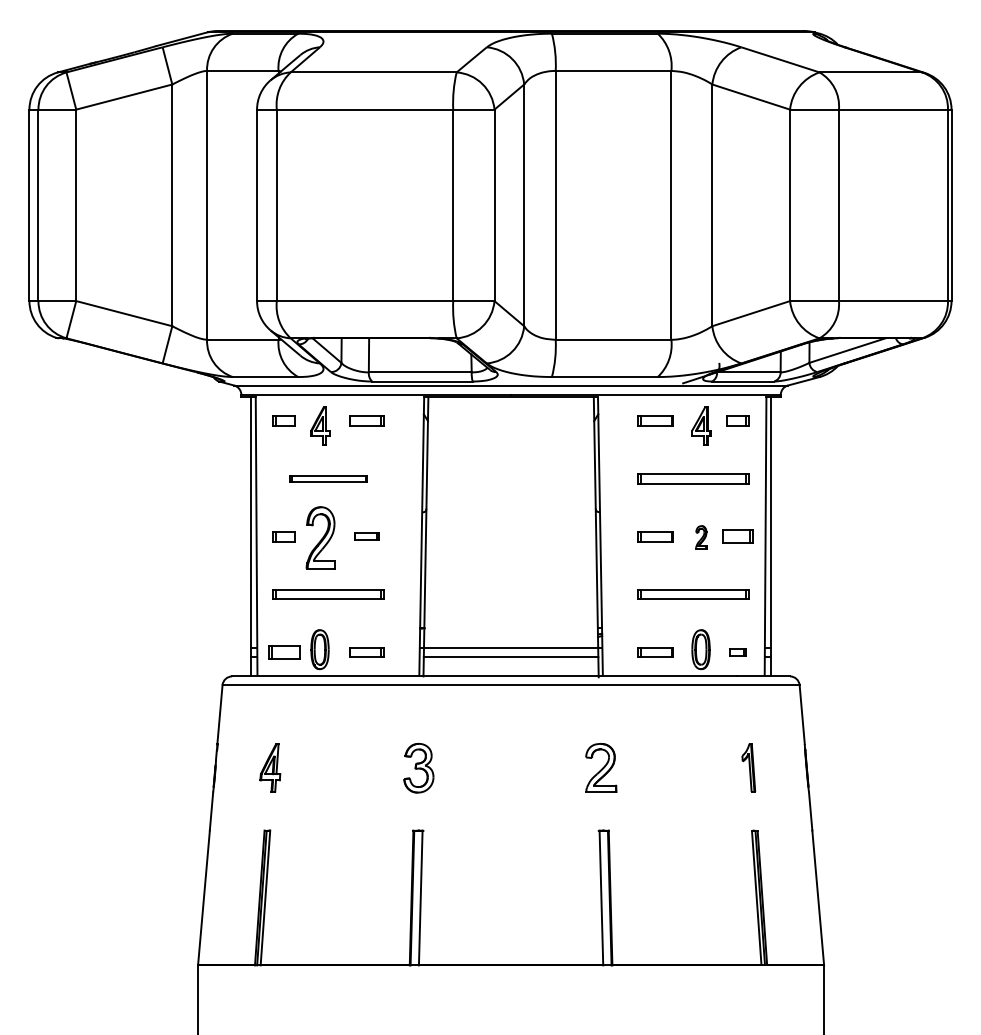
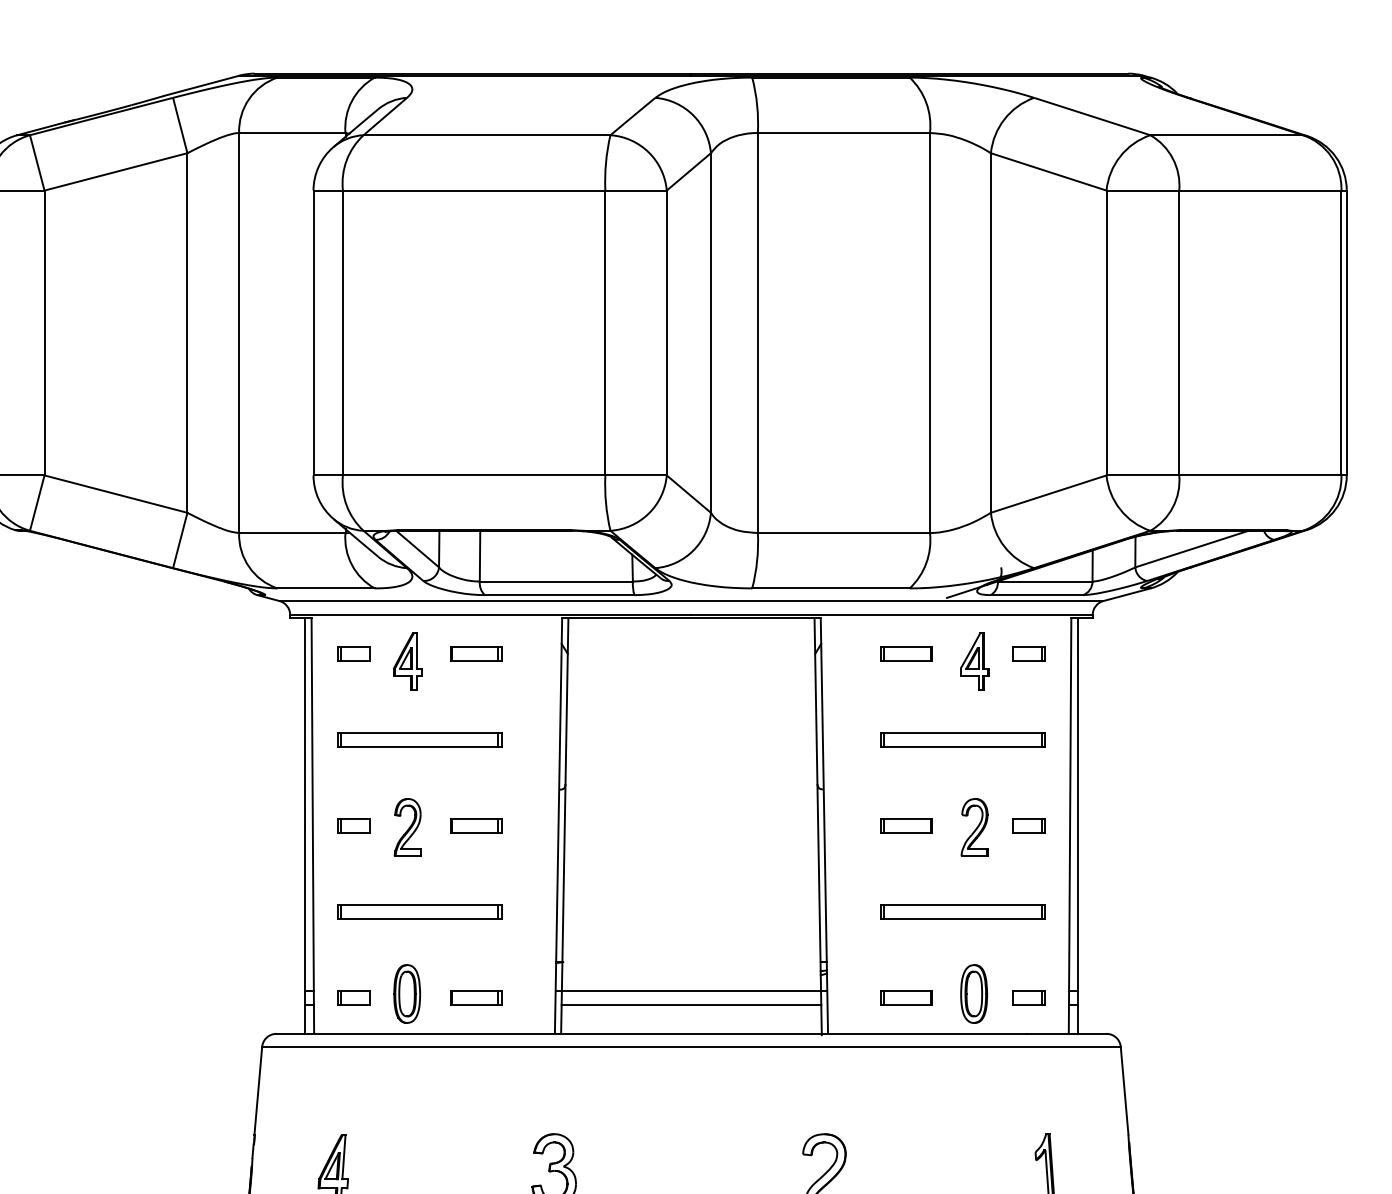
part: (328, 478) -> (419, 739), size x1.43
part: (366, 536) -> (476, 825), size x1.43
part: (737, 536) -> (1028, 825), size x0.71
part: (319, 537) -> (406, 827), size x0.62
part: (700, 537) -> (973, 827), size x1.67
part: (283, 652) -> (352, 998), size x0.71
part: (737, 652) -> (1028, 998), size x1.43

